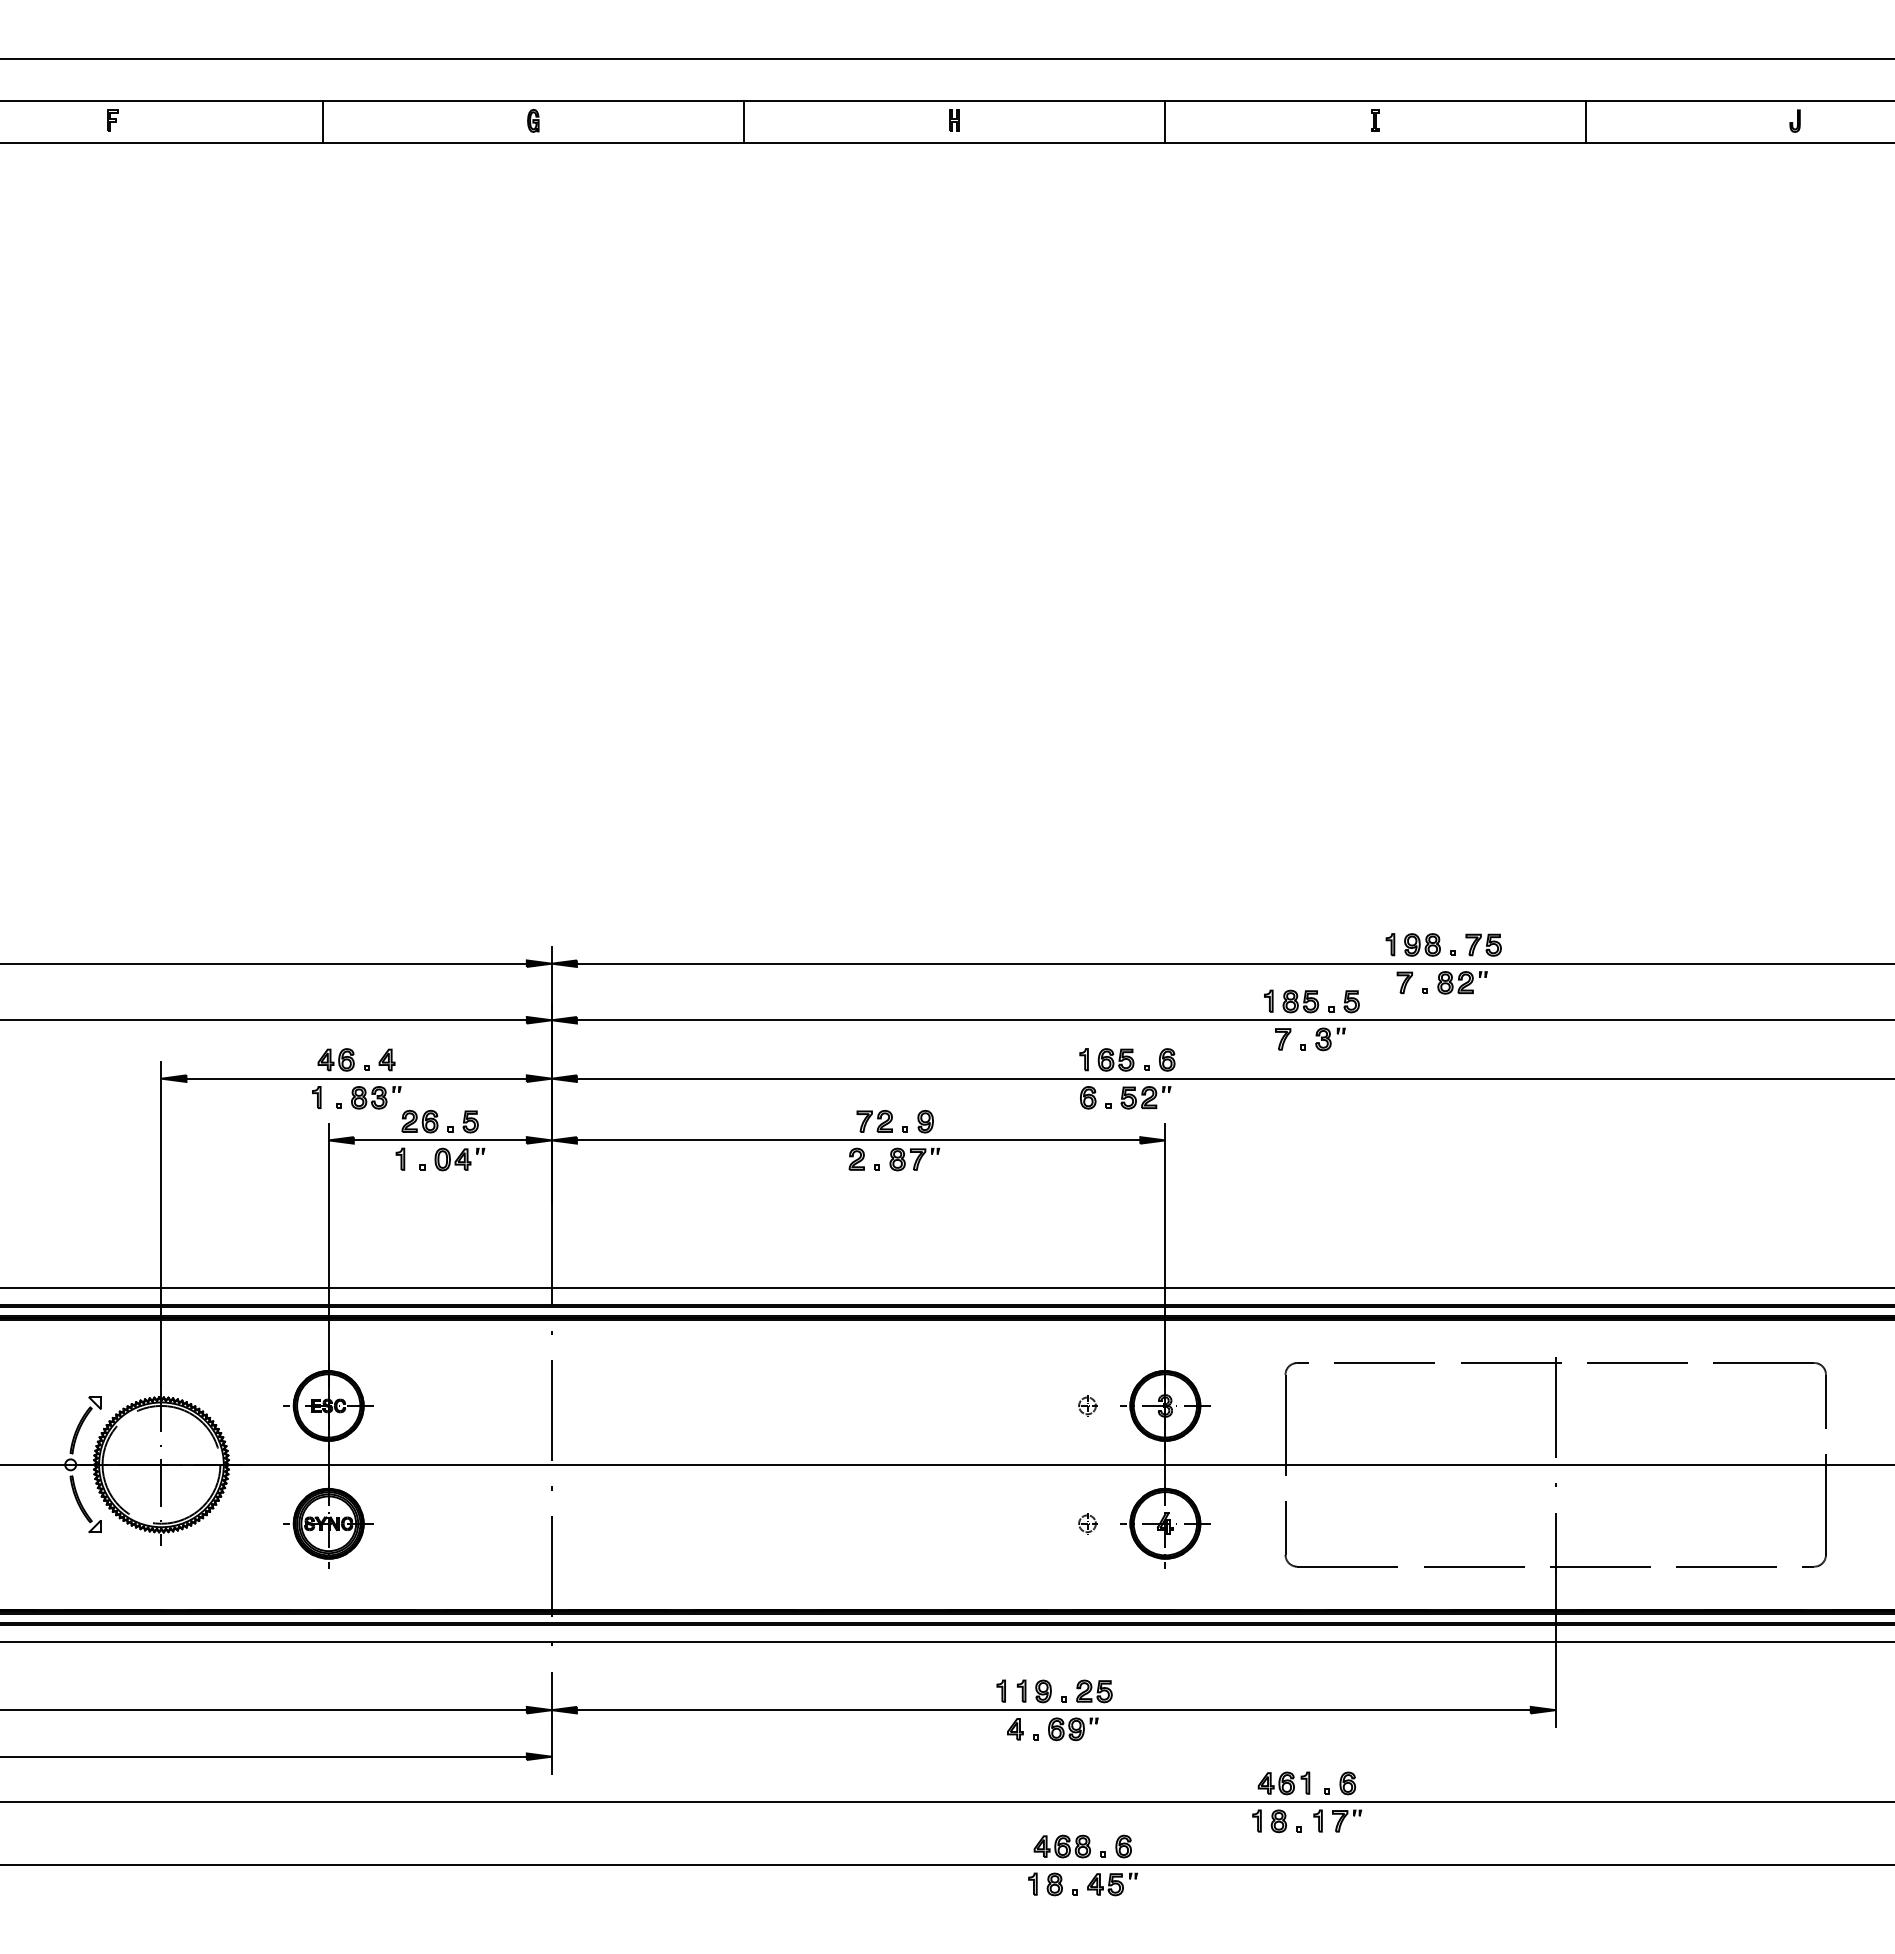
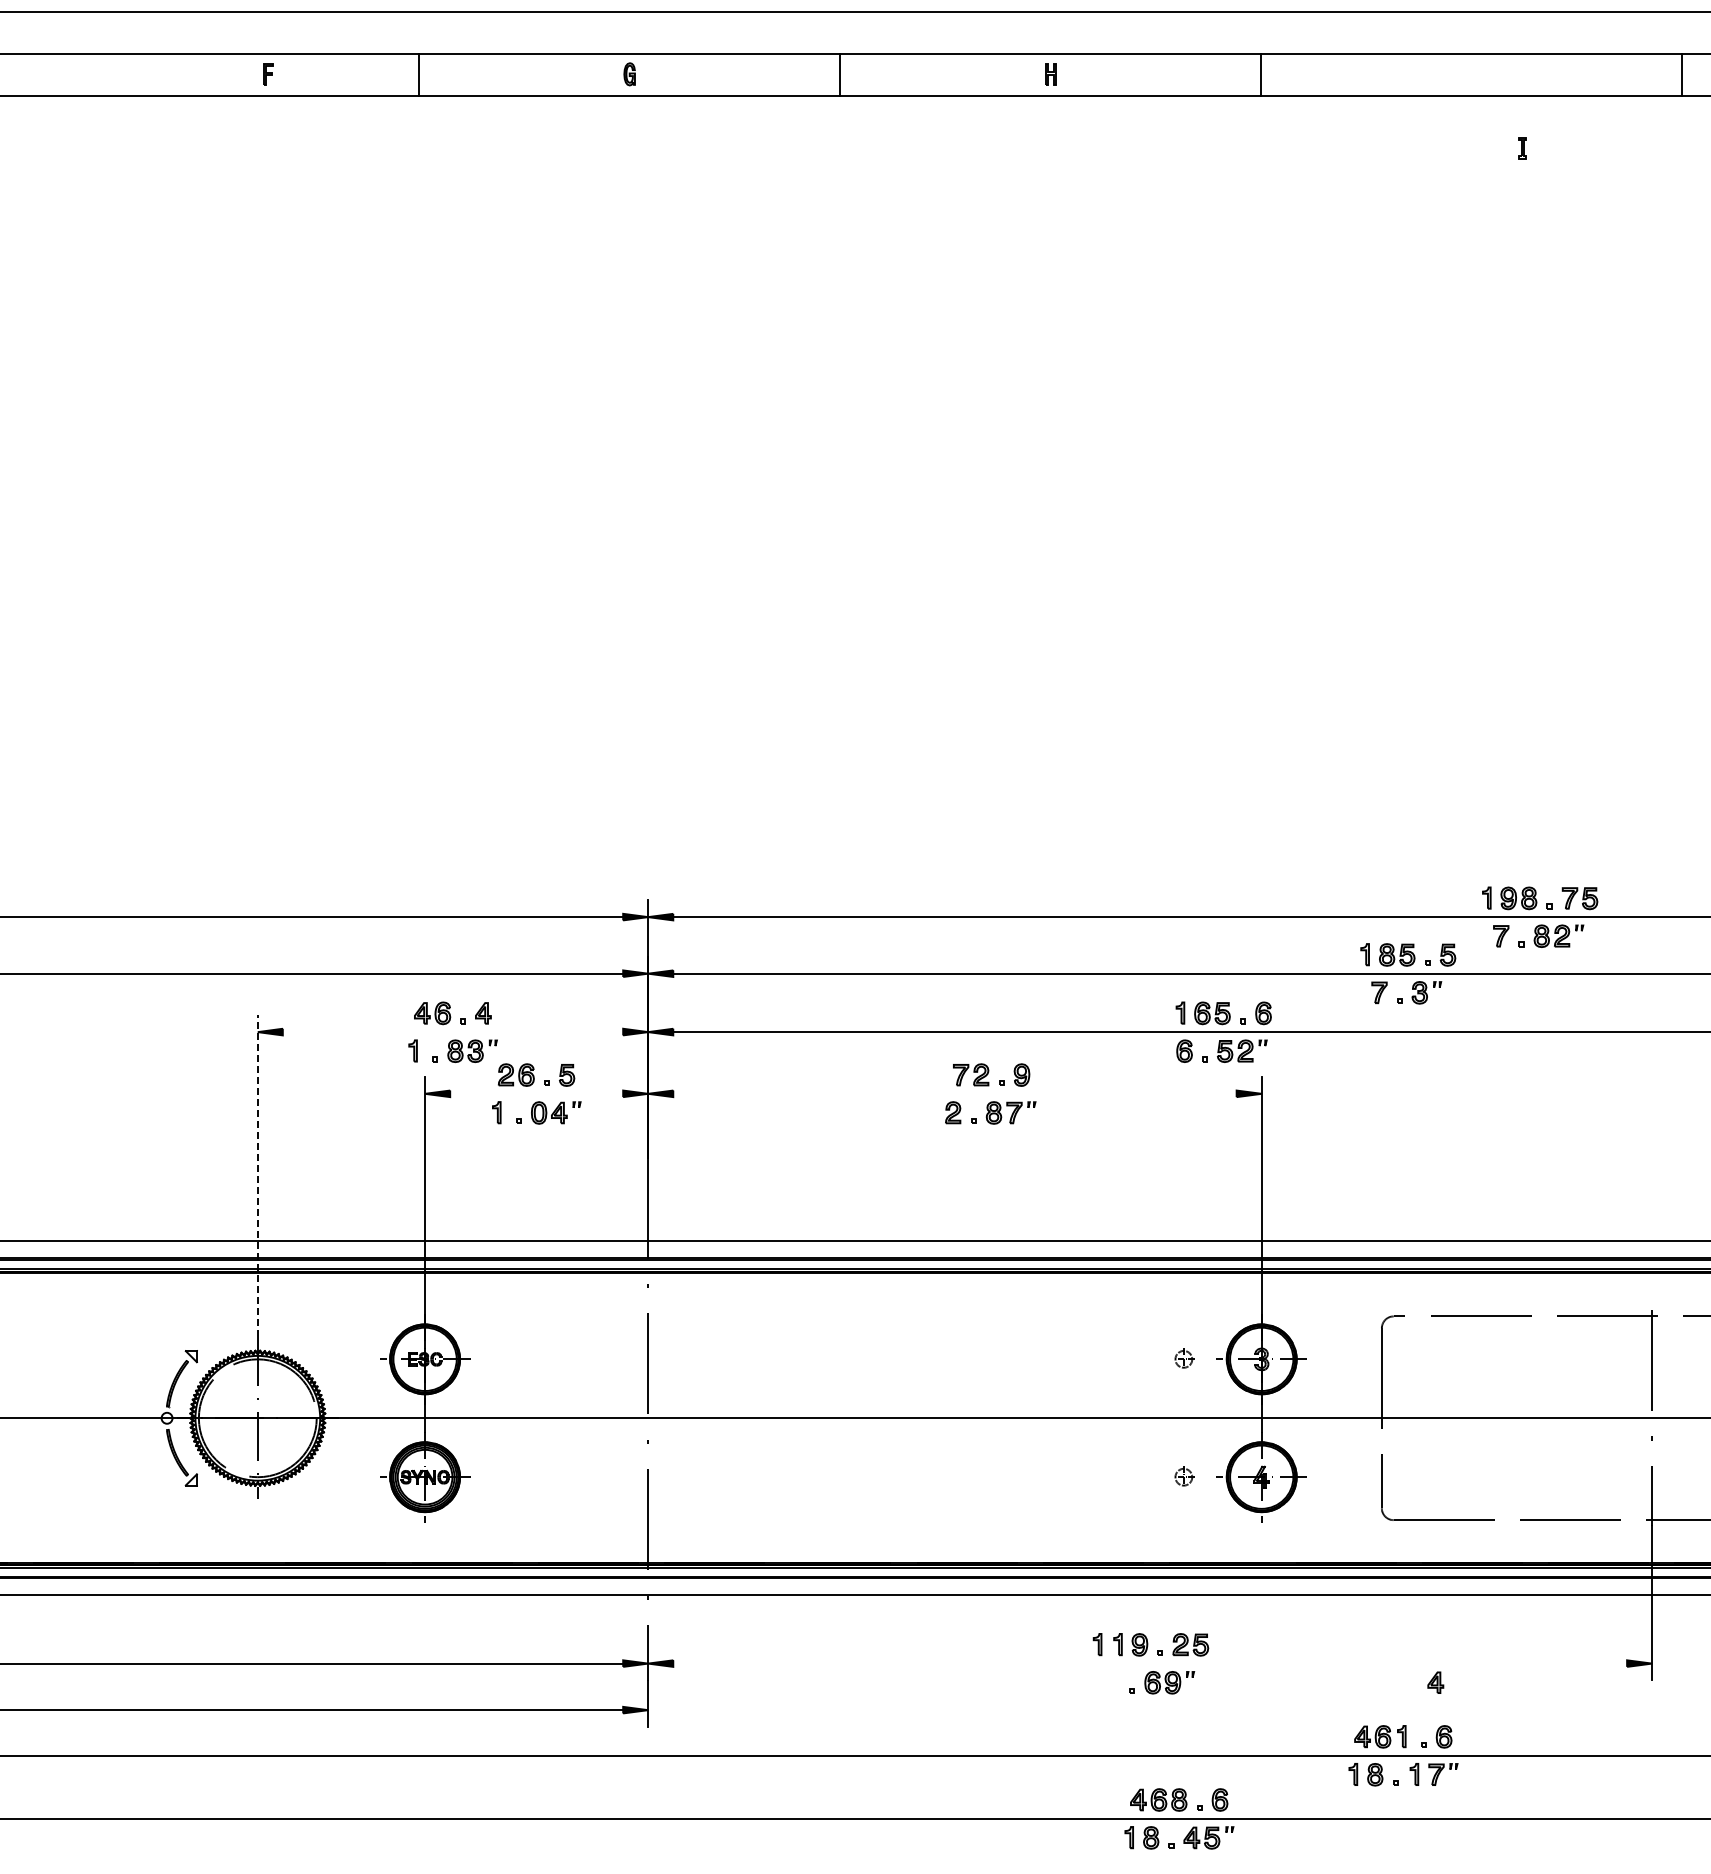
part: (112, 120) -> (267, 73), moved
part: (1375, 120) -> (1522, 147), moved
line: (356, 1078) -> (452, 1031), removed
line: (439, 1140) -> (535, 1093), removed
line: (858, 1140) -> (954, 1093), removed
line: (161, 1222) -> (257, 1175), solid -> dashed
line: (1053, 1710) -> (1149, 1663), removed
part: (1015, 1729) -> (1435, 1682), moved

